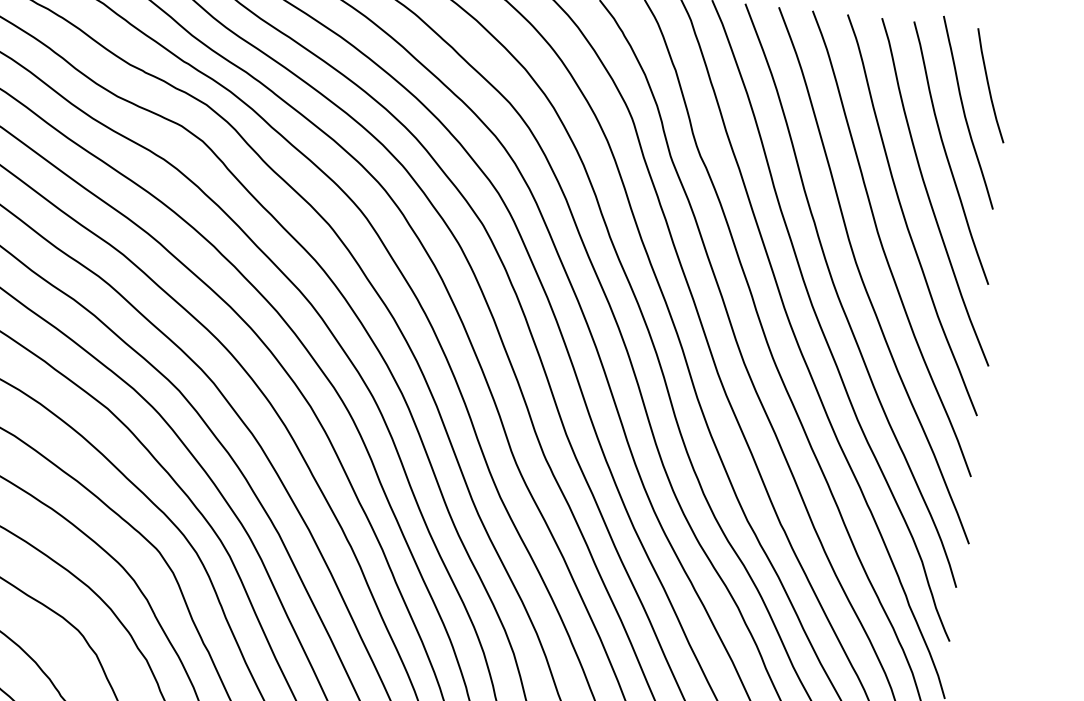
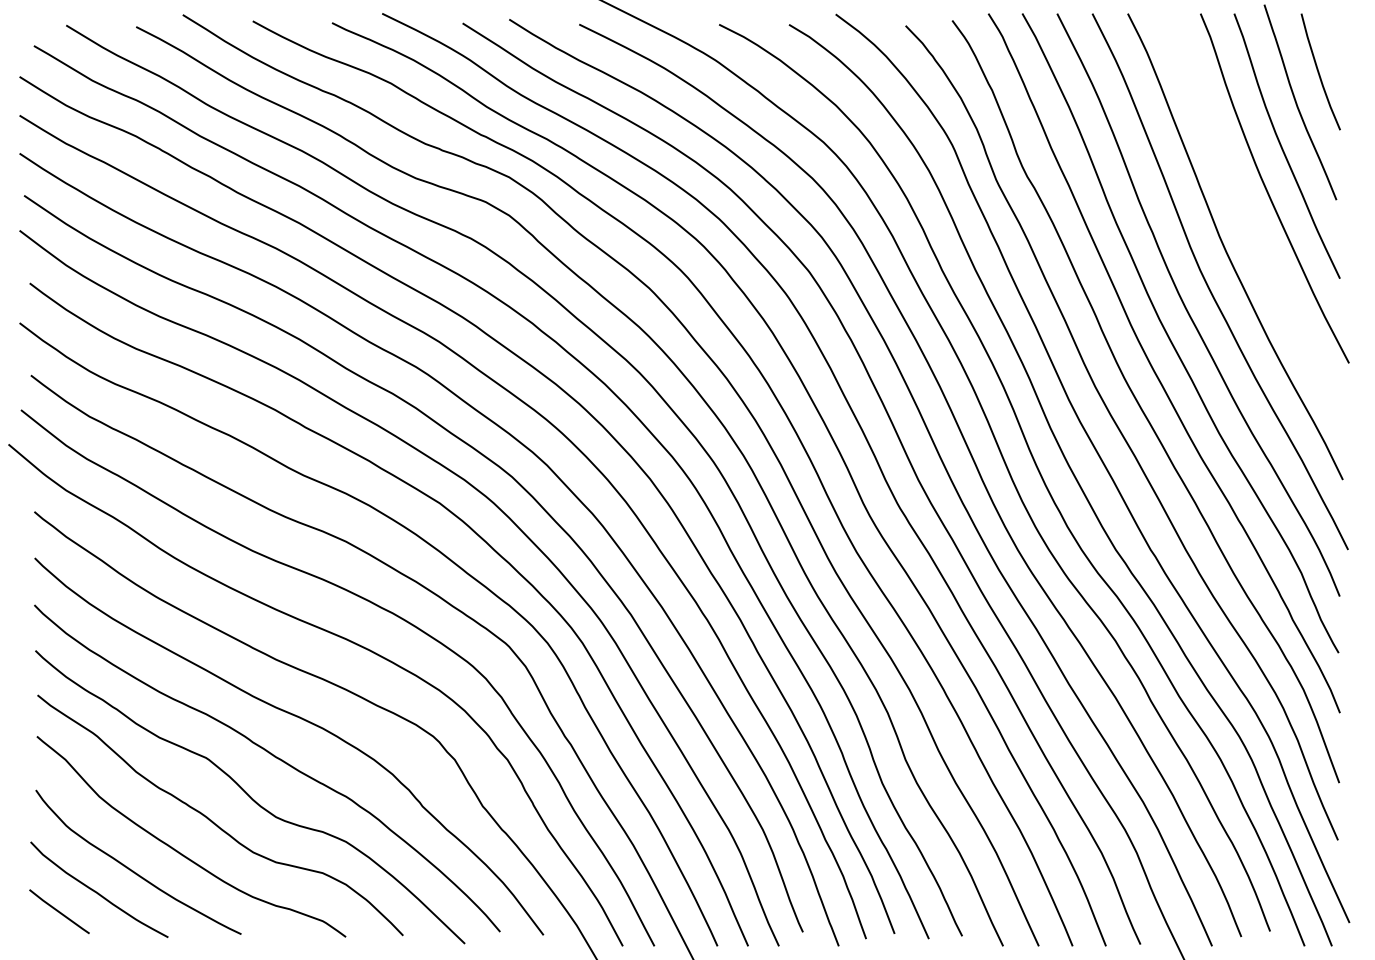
curve: (905, 217) -> (1246, 217), removed

